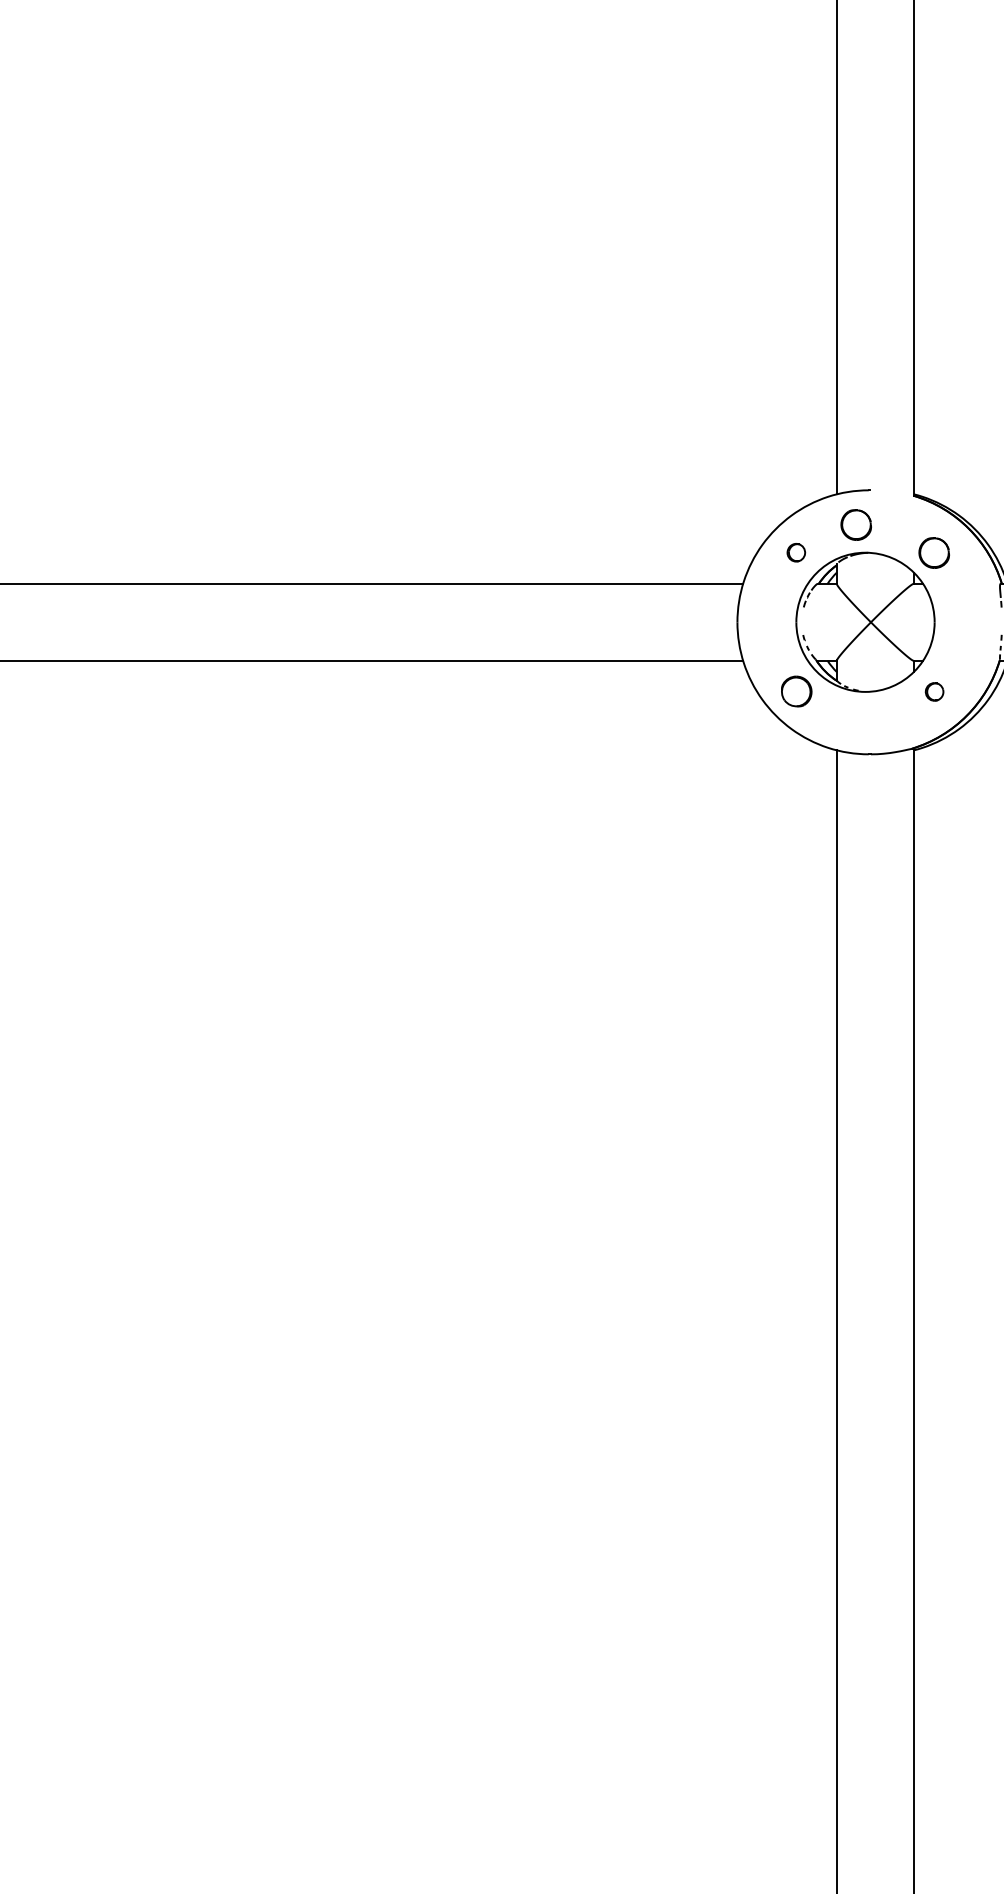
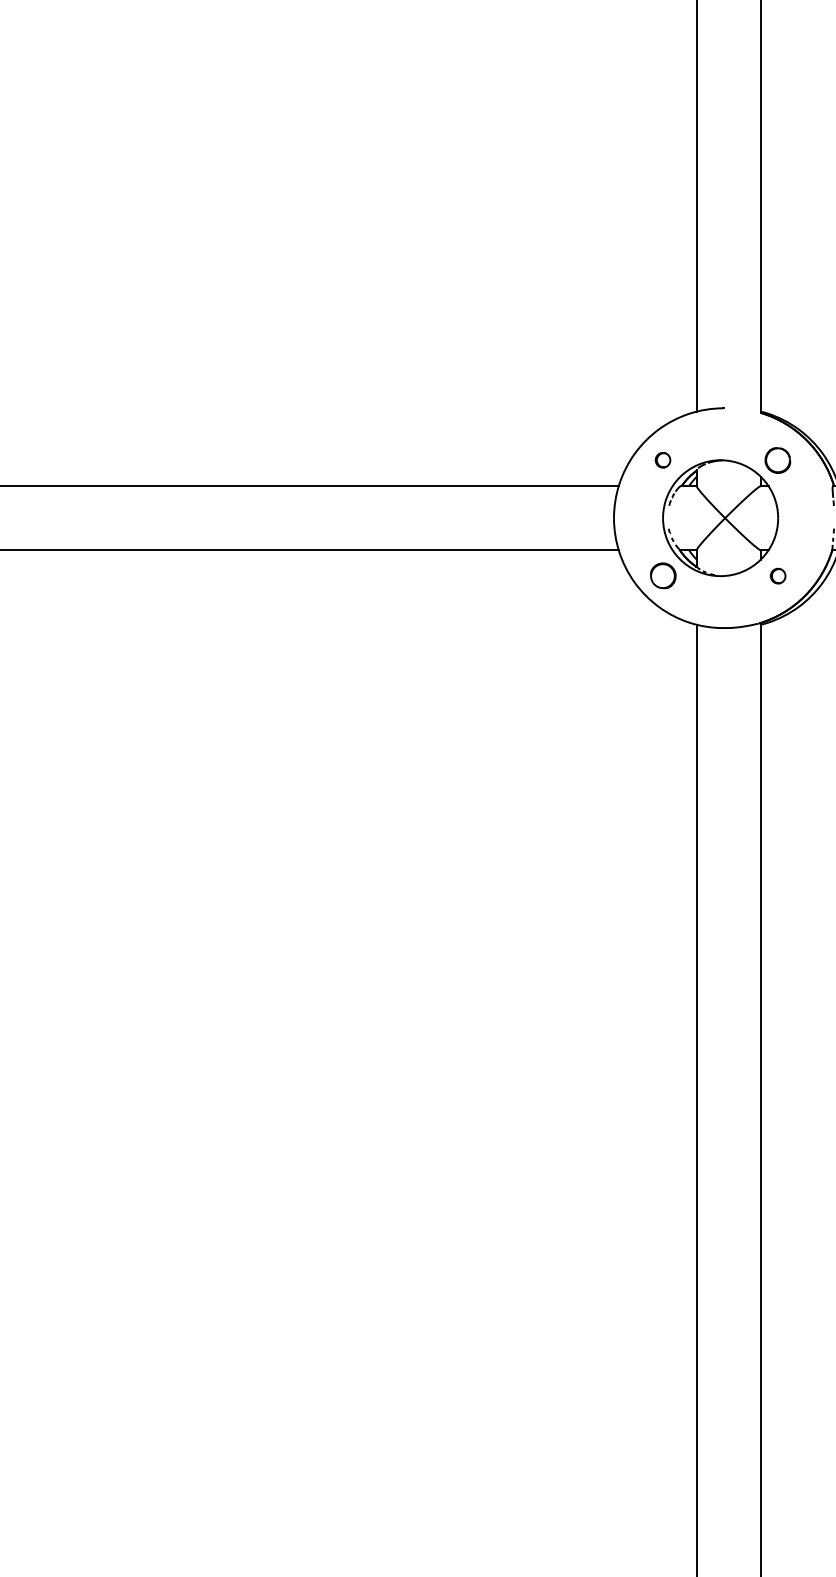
part: (855, 524) -> (712, 436), removed

